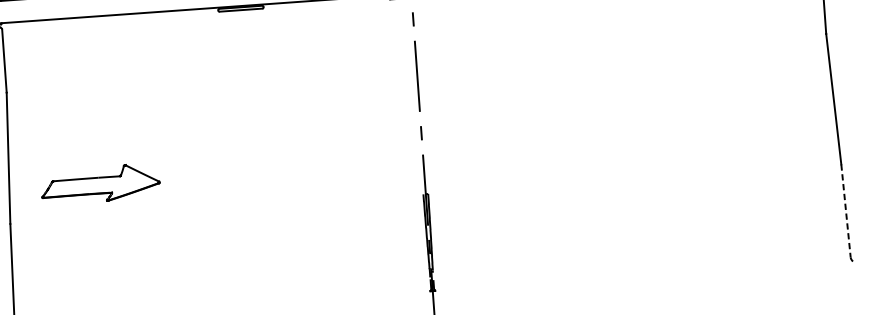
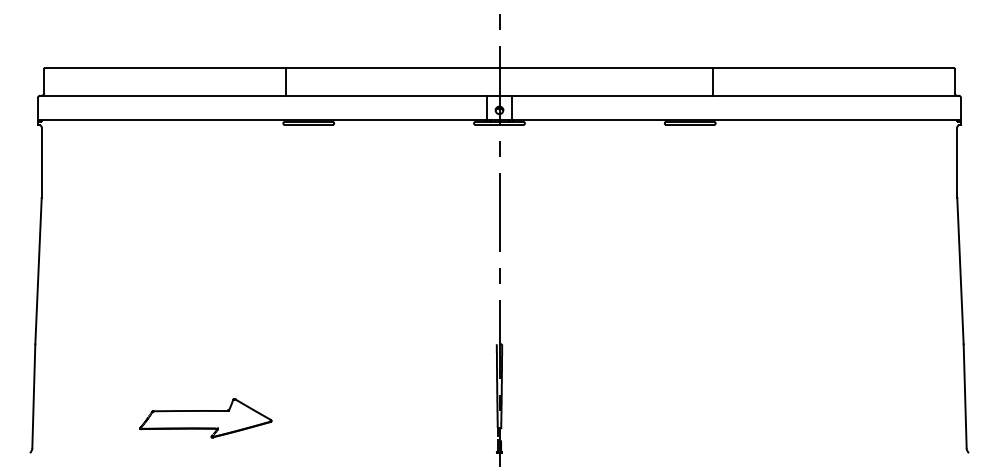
part: (100, 184) -> (205, 418), moved
line: (846, 211) -> (965, 396), dashed -> solid

